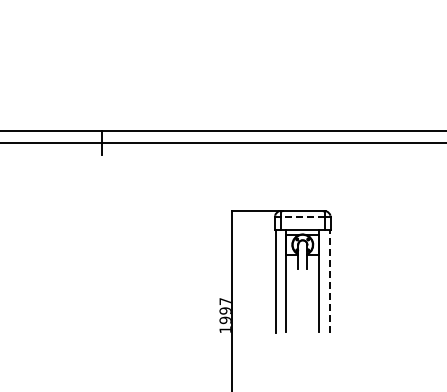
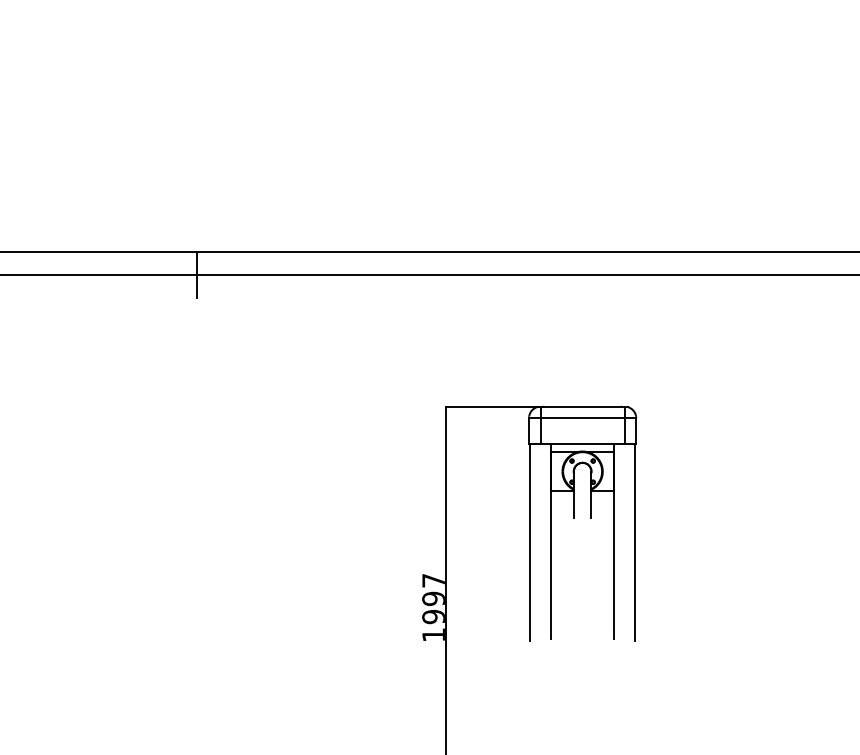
line: (302, 217) -> (582, 418), dashed -> solid
line: (329, 281) -> (634, 542), dashed -> solid

